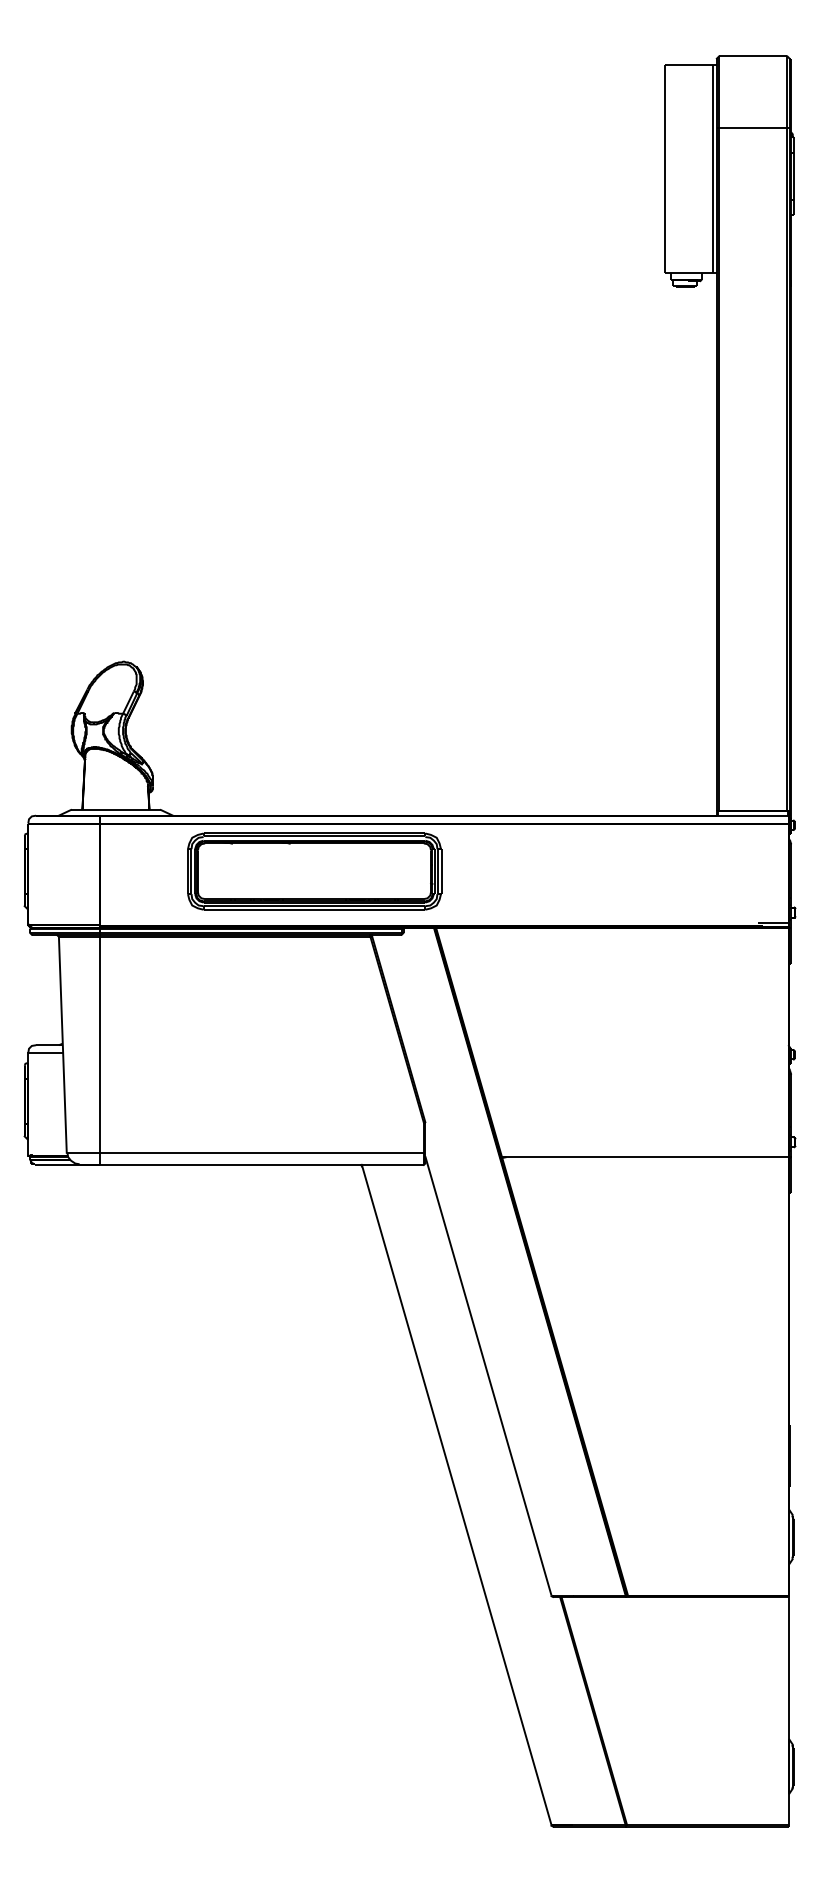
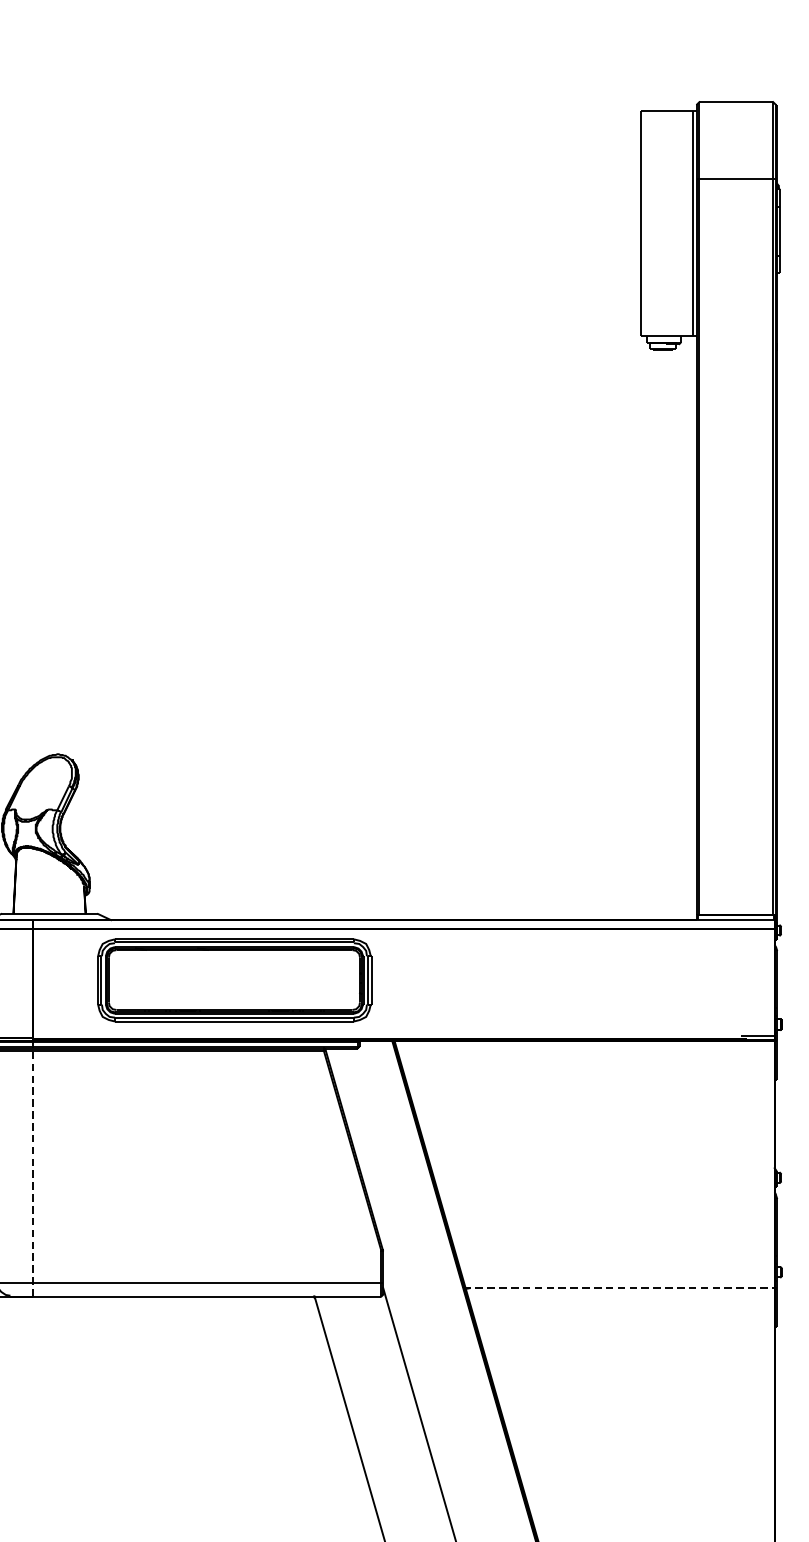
part: (314, 871) -> (234, 980), moved
line: (100, 1044) -> (32, 1166), solid -> dashed
line: (646, 1157) -> (621, 1288), solid -> dashed

